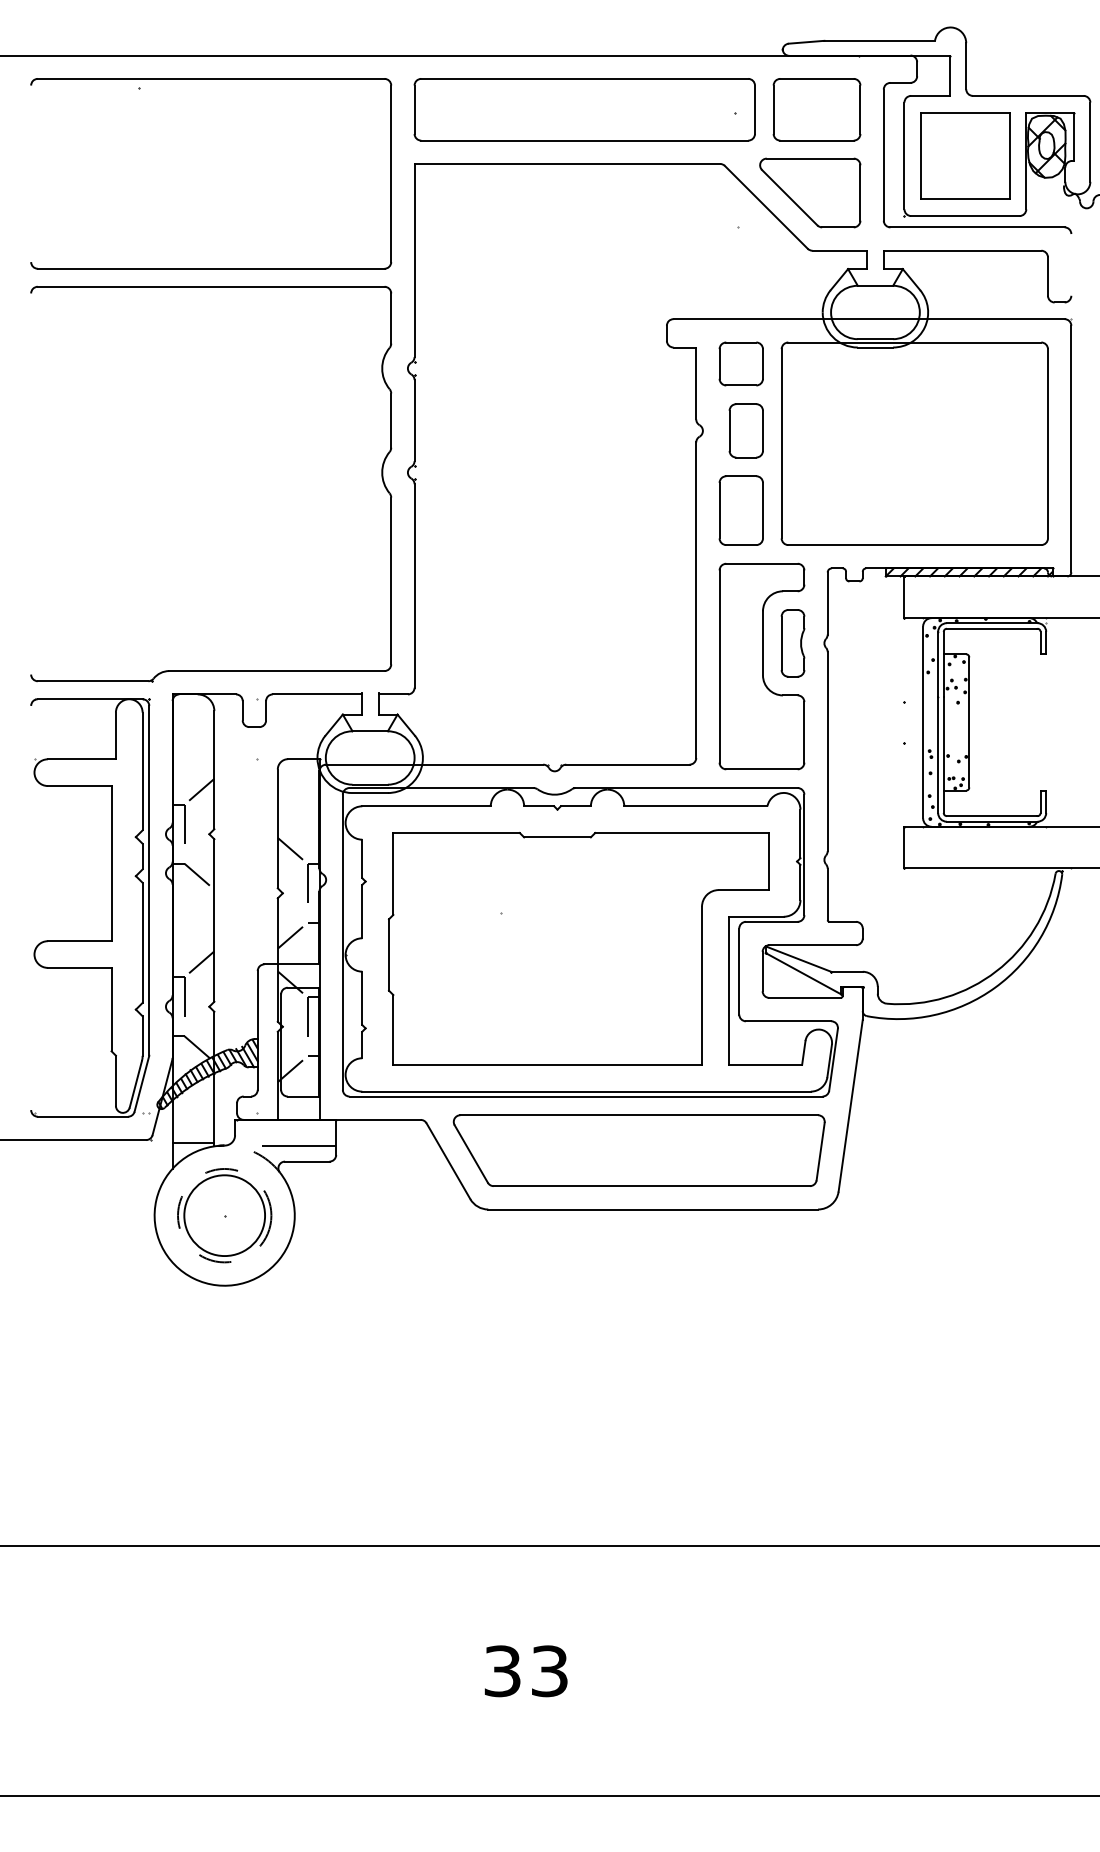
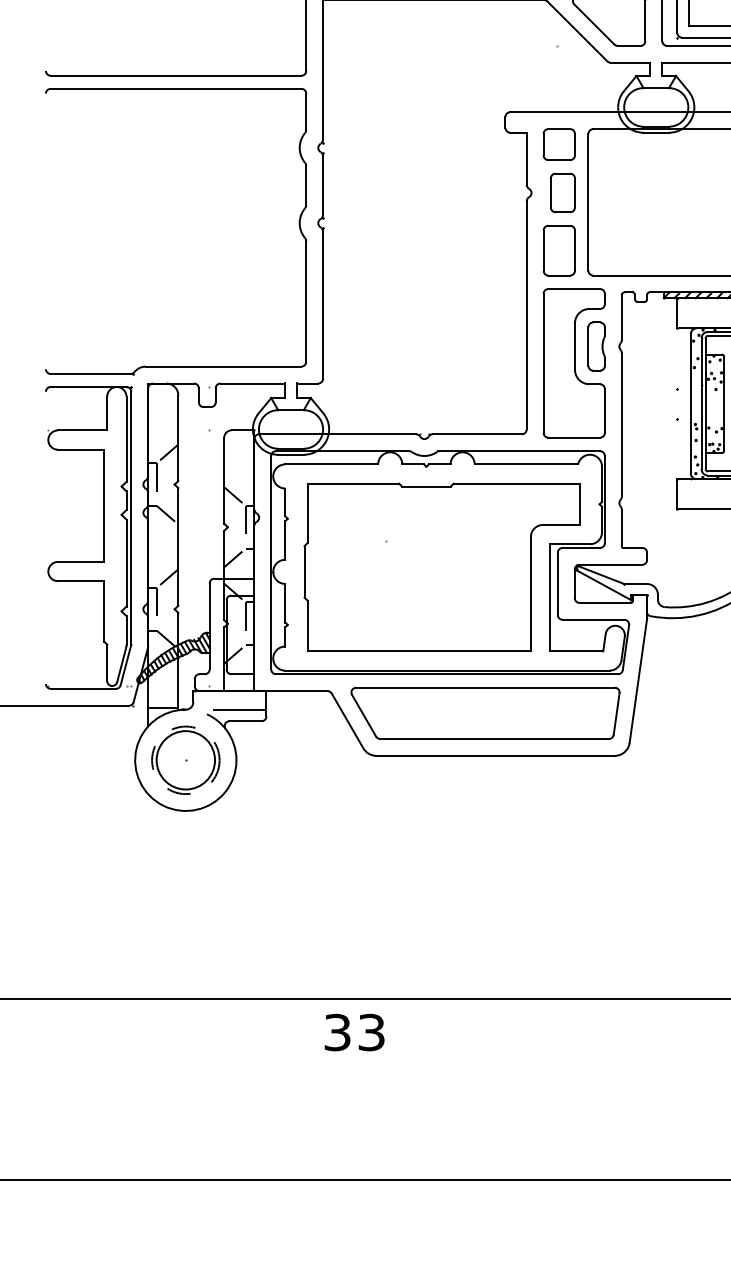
text: (525, 1671) -> (354, 1032), moved

